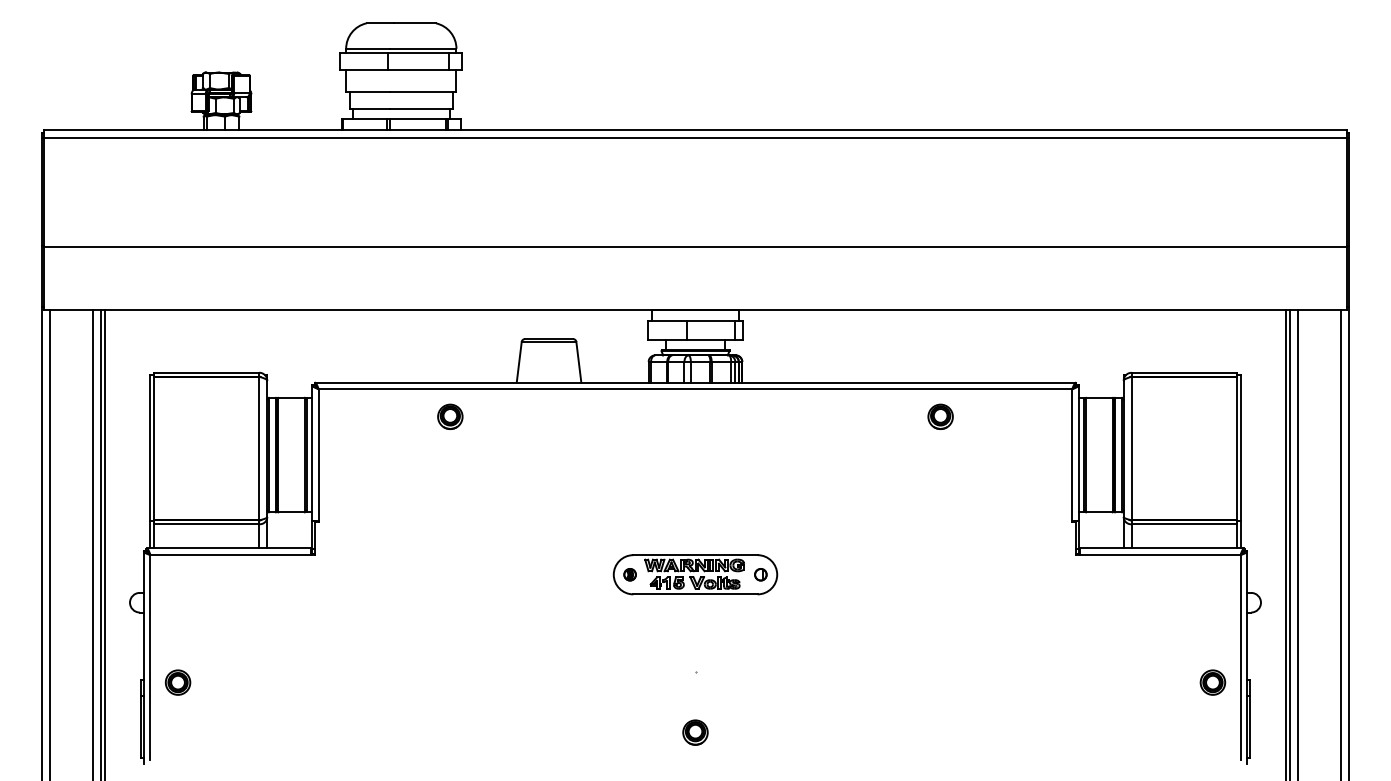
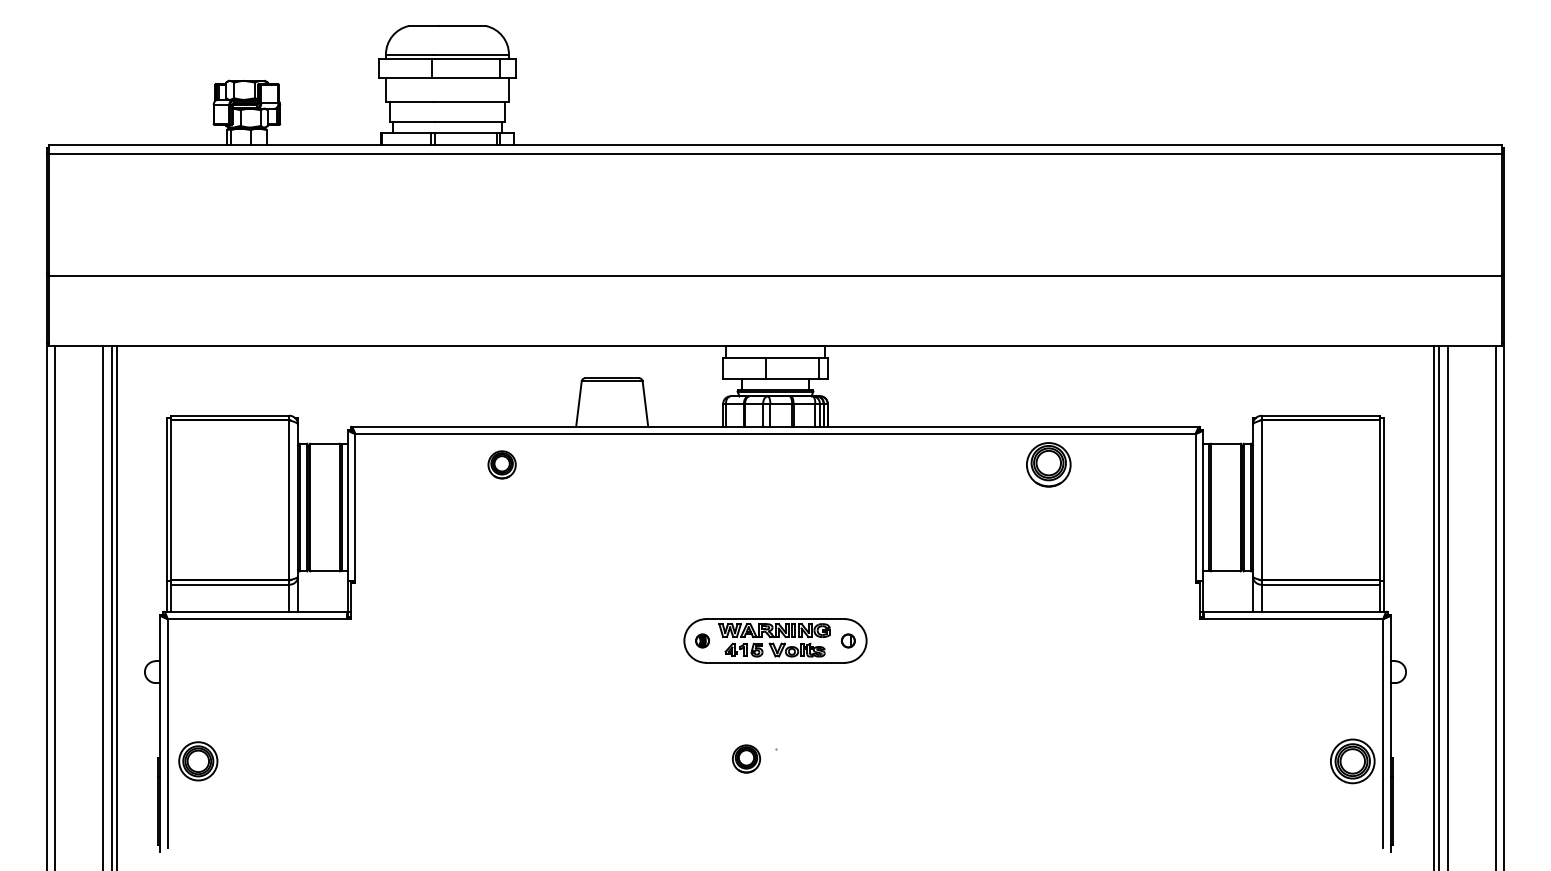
part: (940, 416) -> (1048, 464), size x1.6
part: (178, 681) -> (198, 760), size x1.4
part: (1212, 681) -> (1351, 760), size x1.6
part: (695, 732) -> (746, 758), moved

